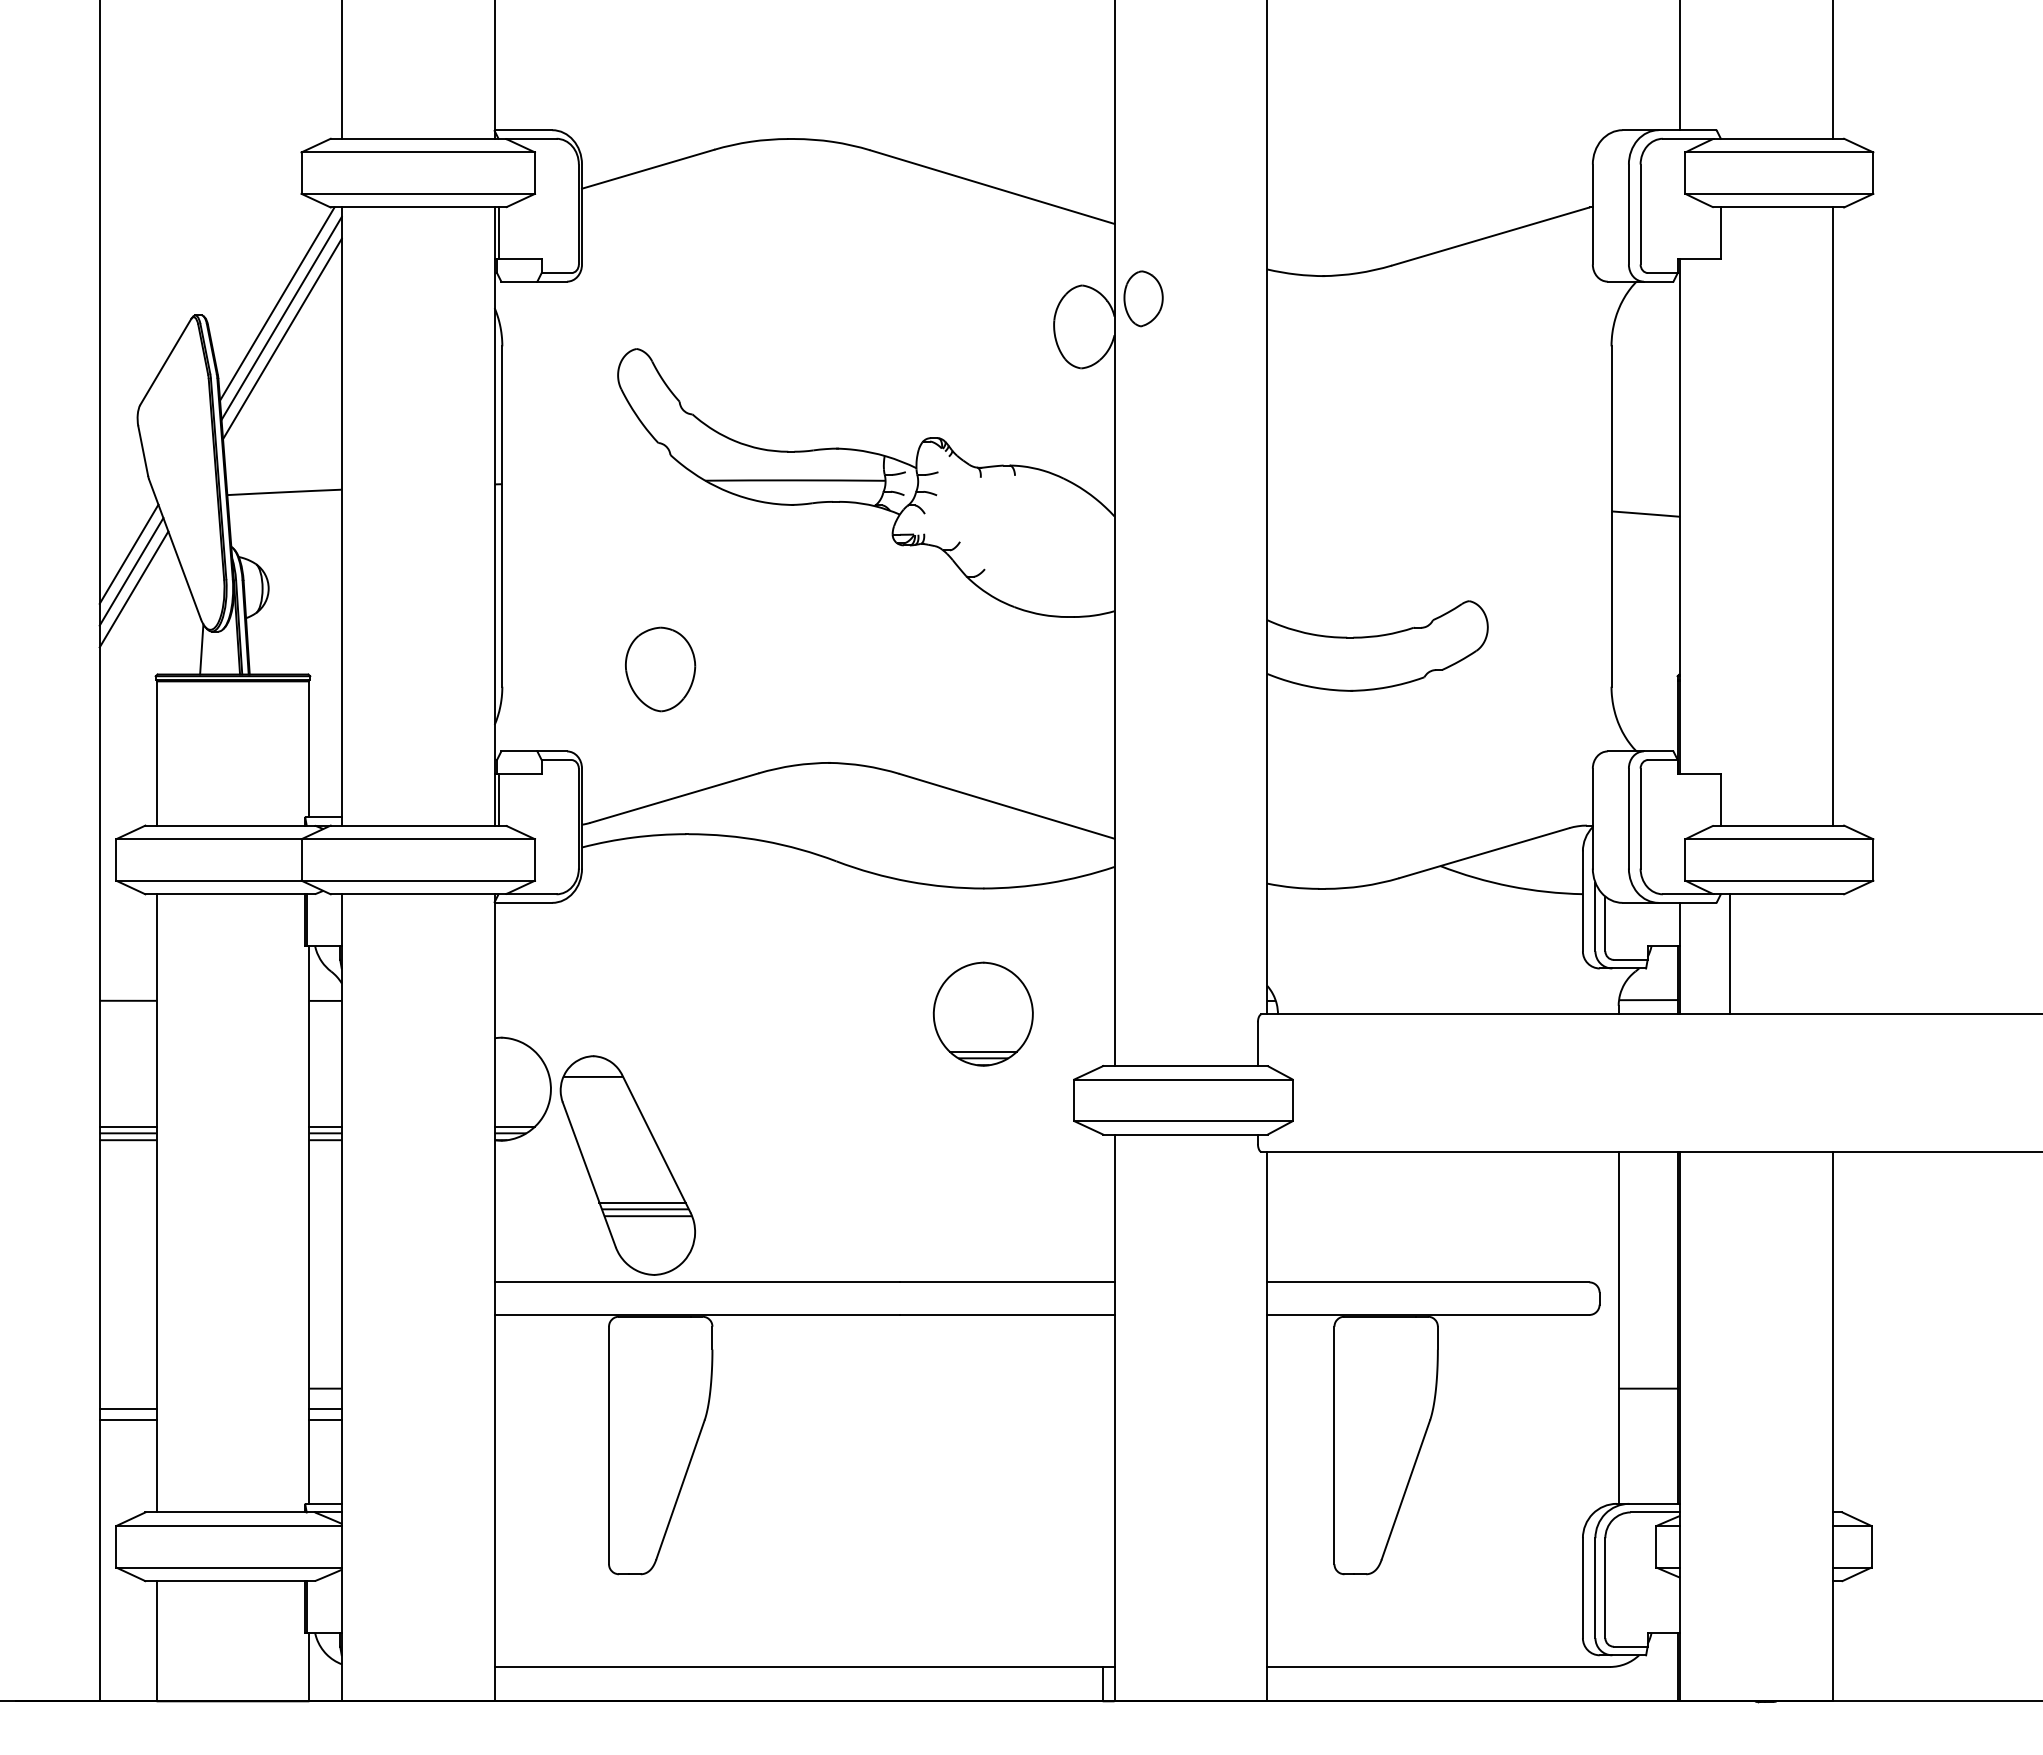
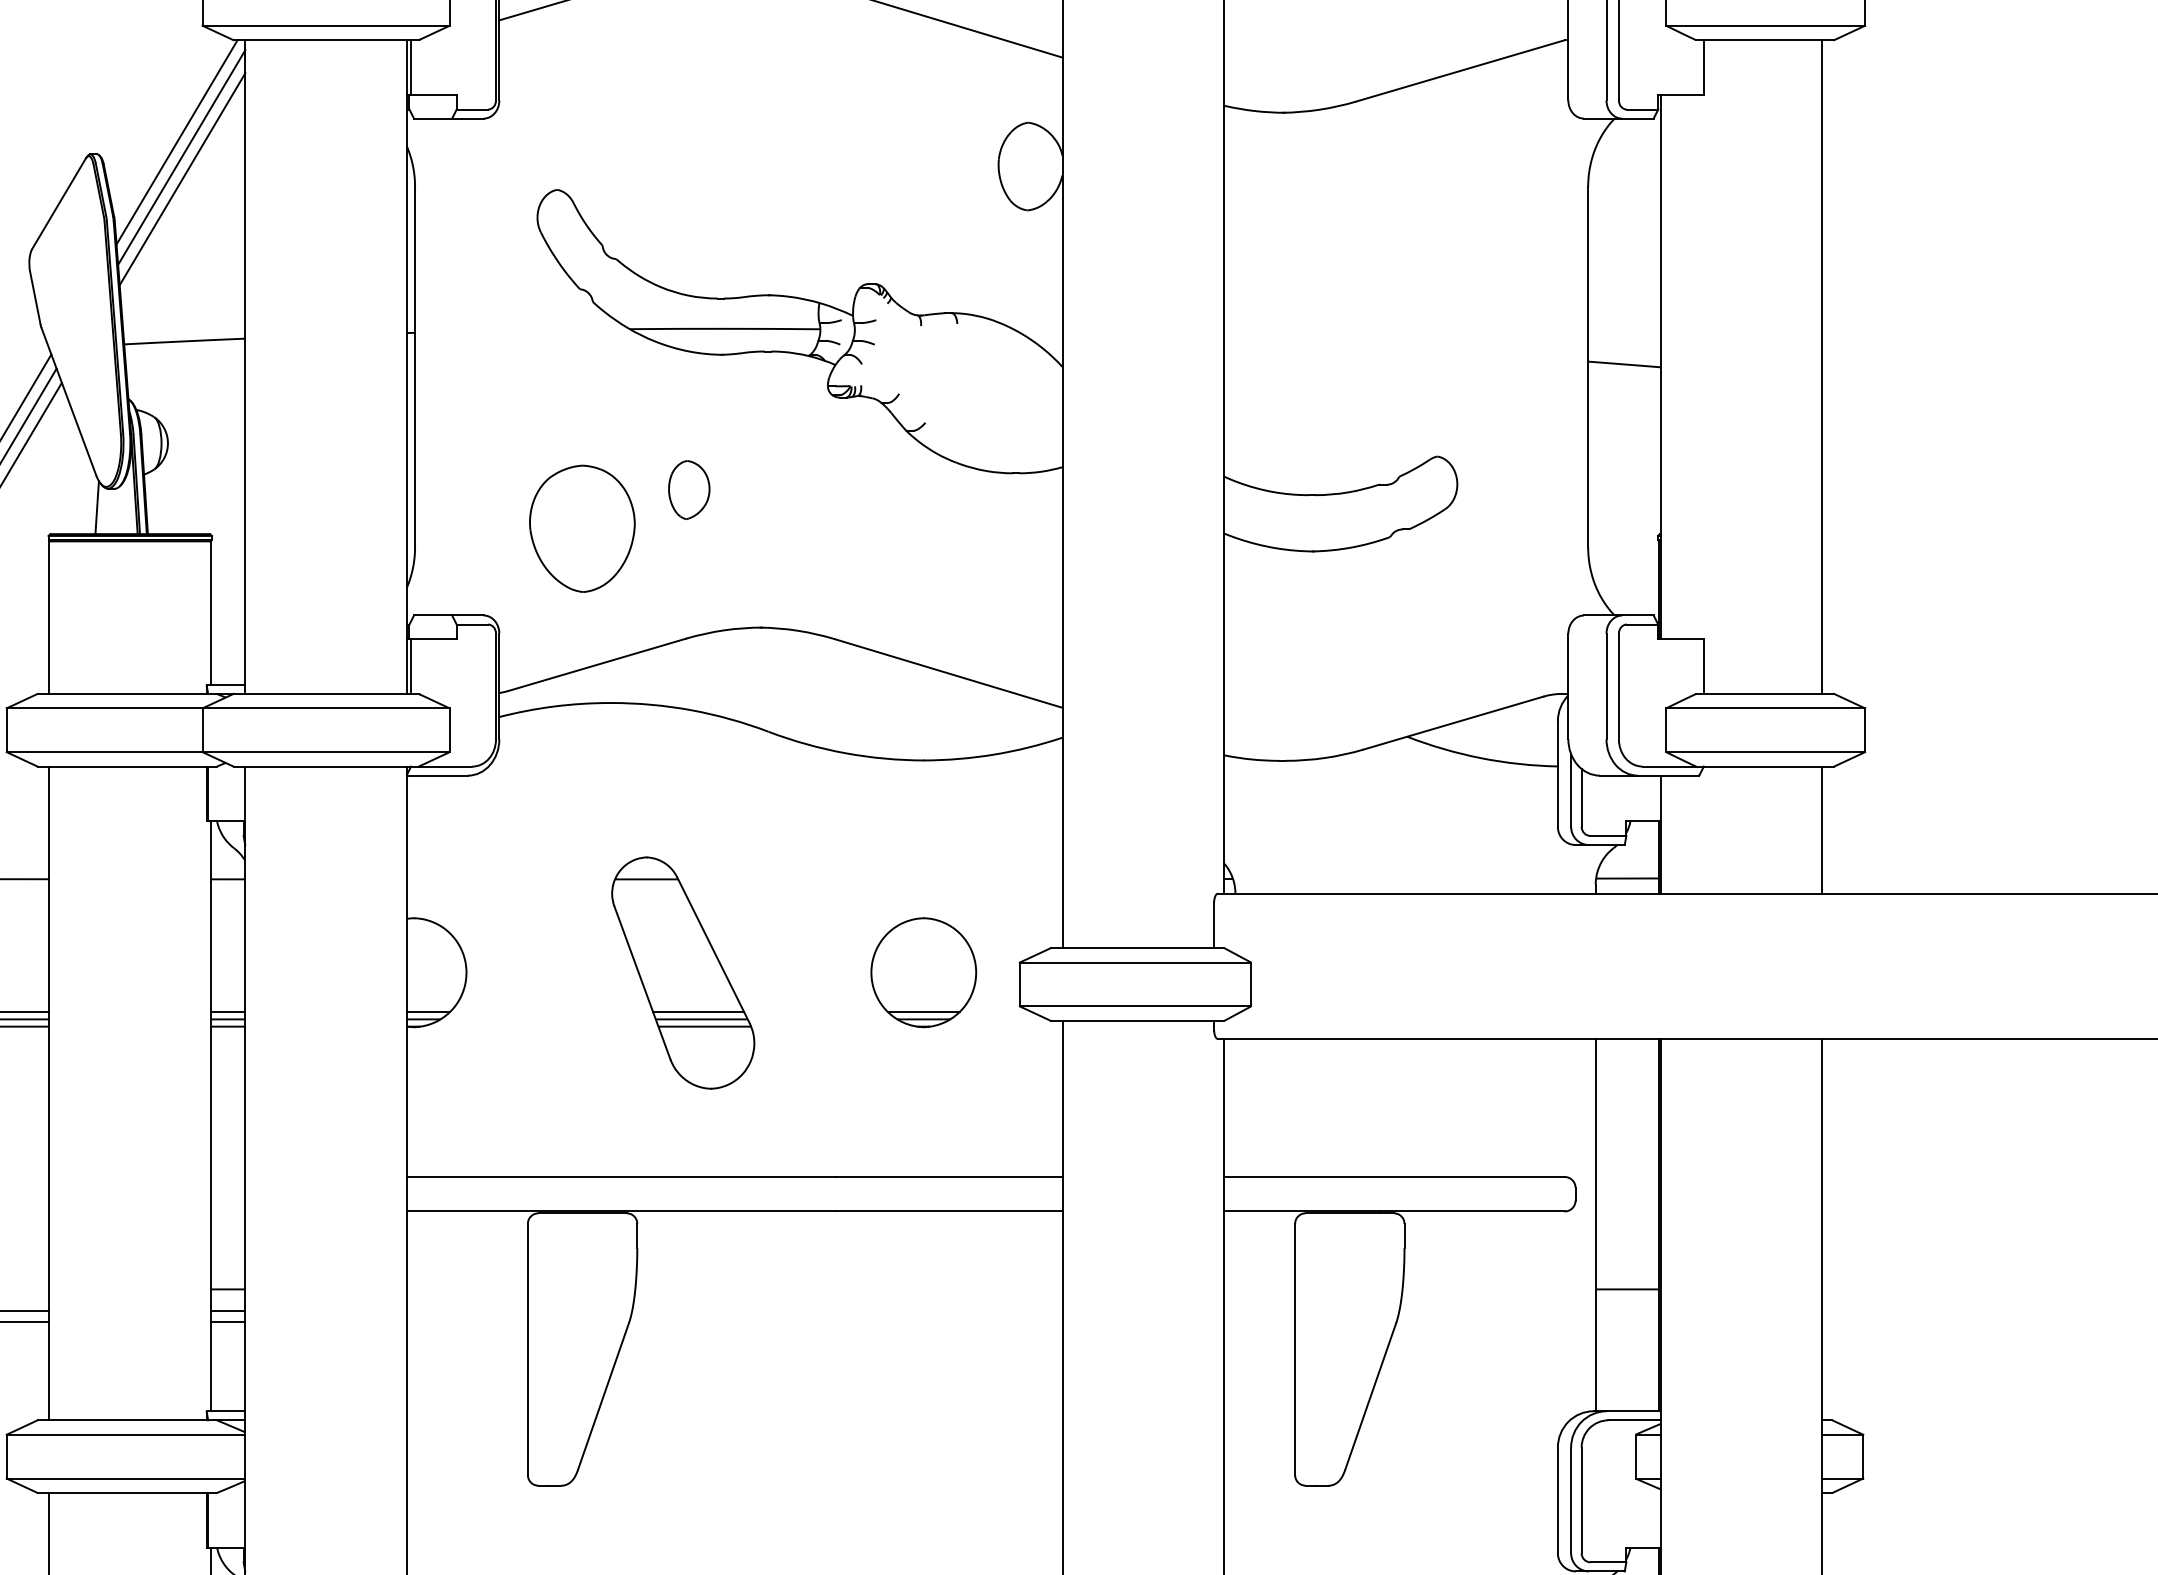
part: (1143, 298) -> (689, 489), moved
part: (660, 669) -> (582, 528), size x1.43
line: (1729, 954) -> (1821, 830), moved
part: (982, 1013) -> (922, 971), moved
part: (627, 1165) -> (682, 973), moved

